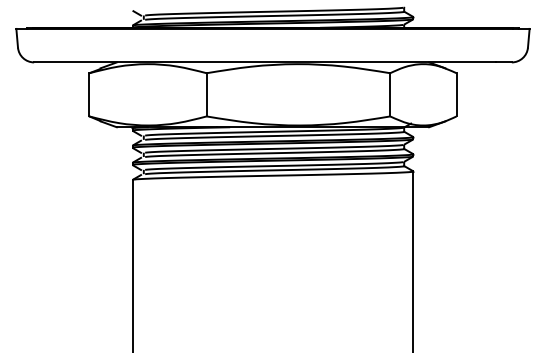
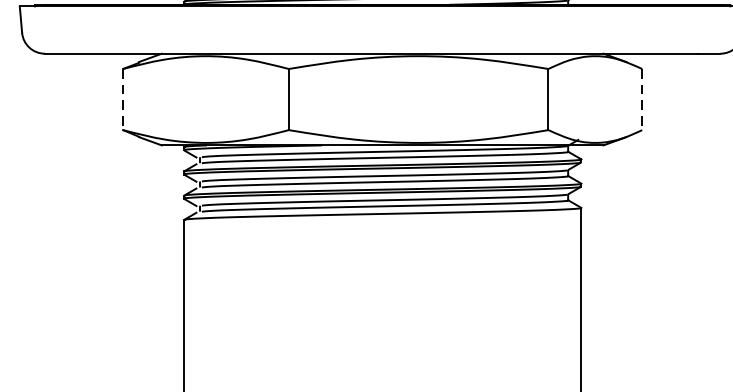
line: (89, 94) -> (123, 99), solid -> dashed
line: (456, 94) -> (642, 99), solid -> dashed

